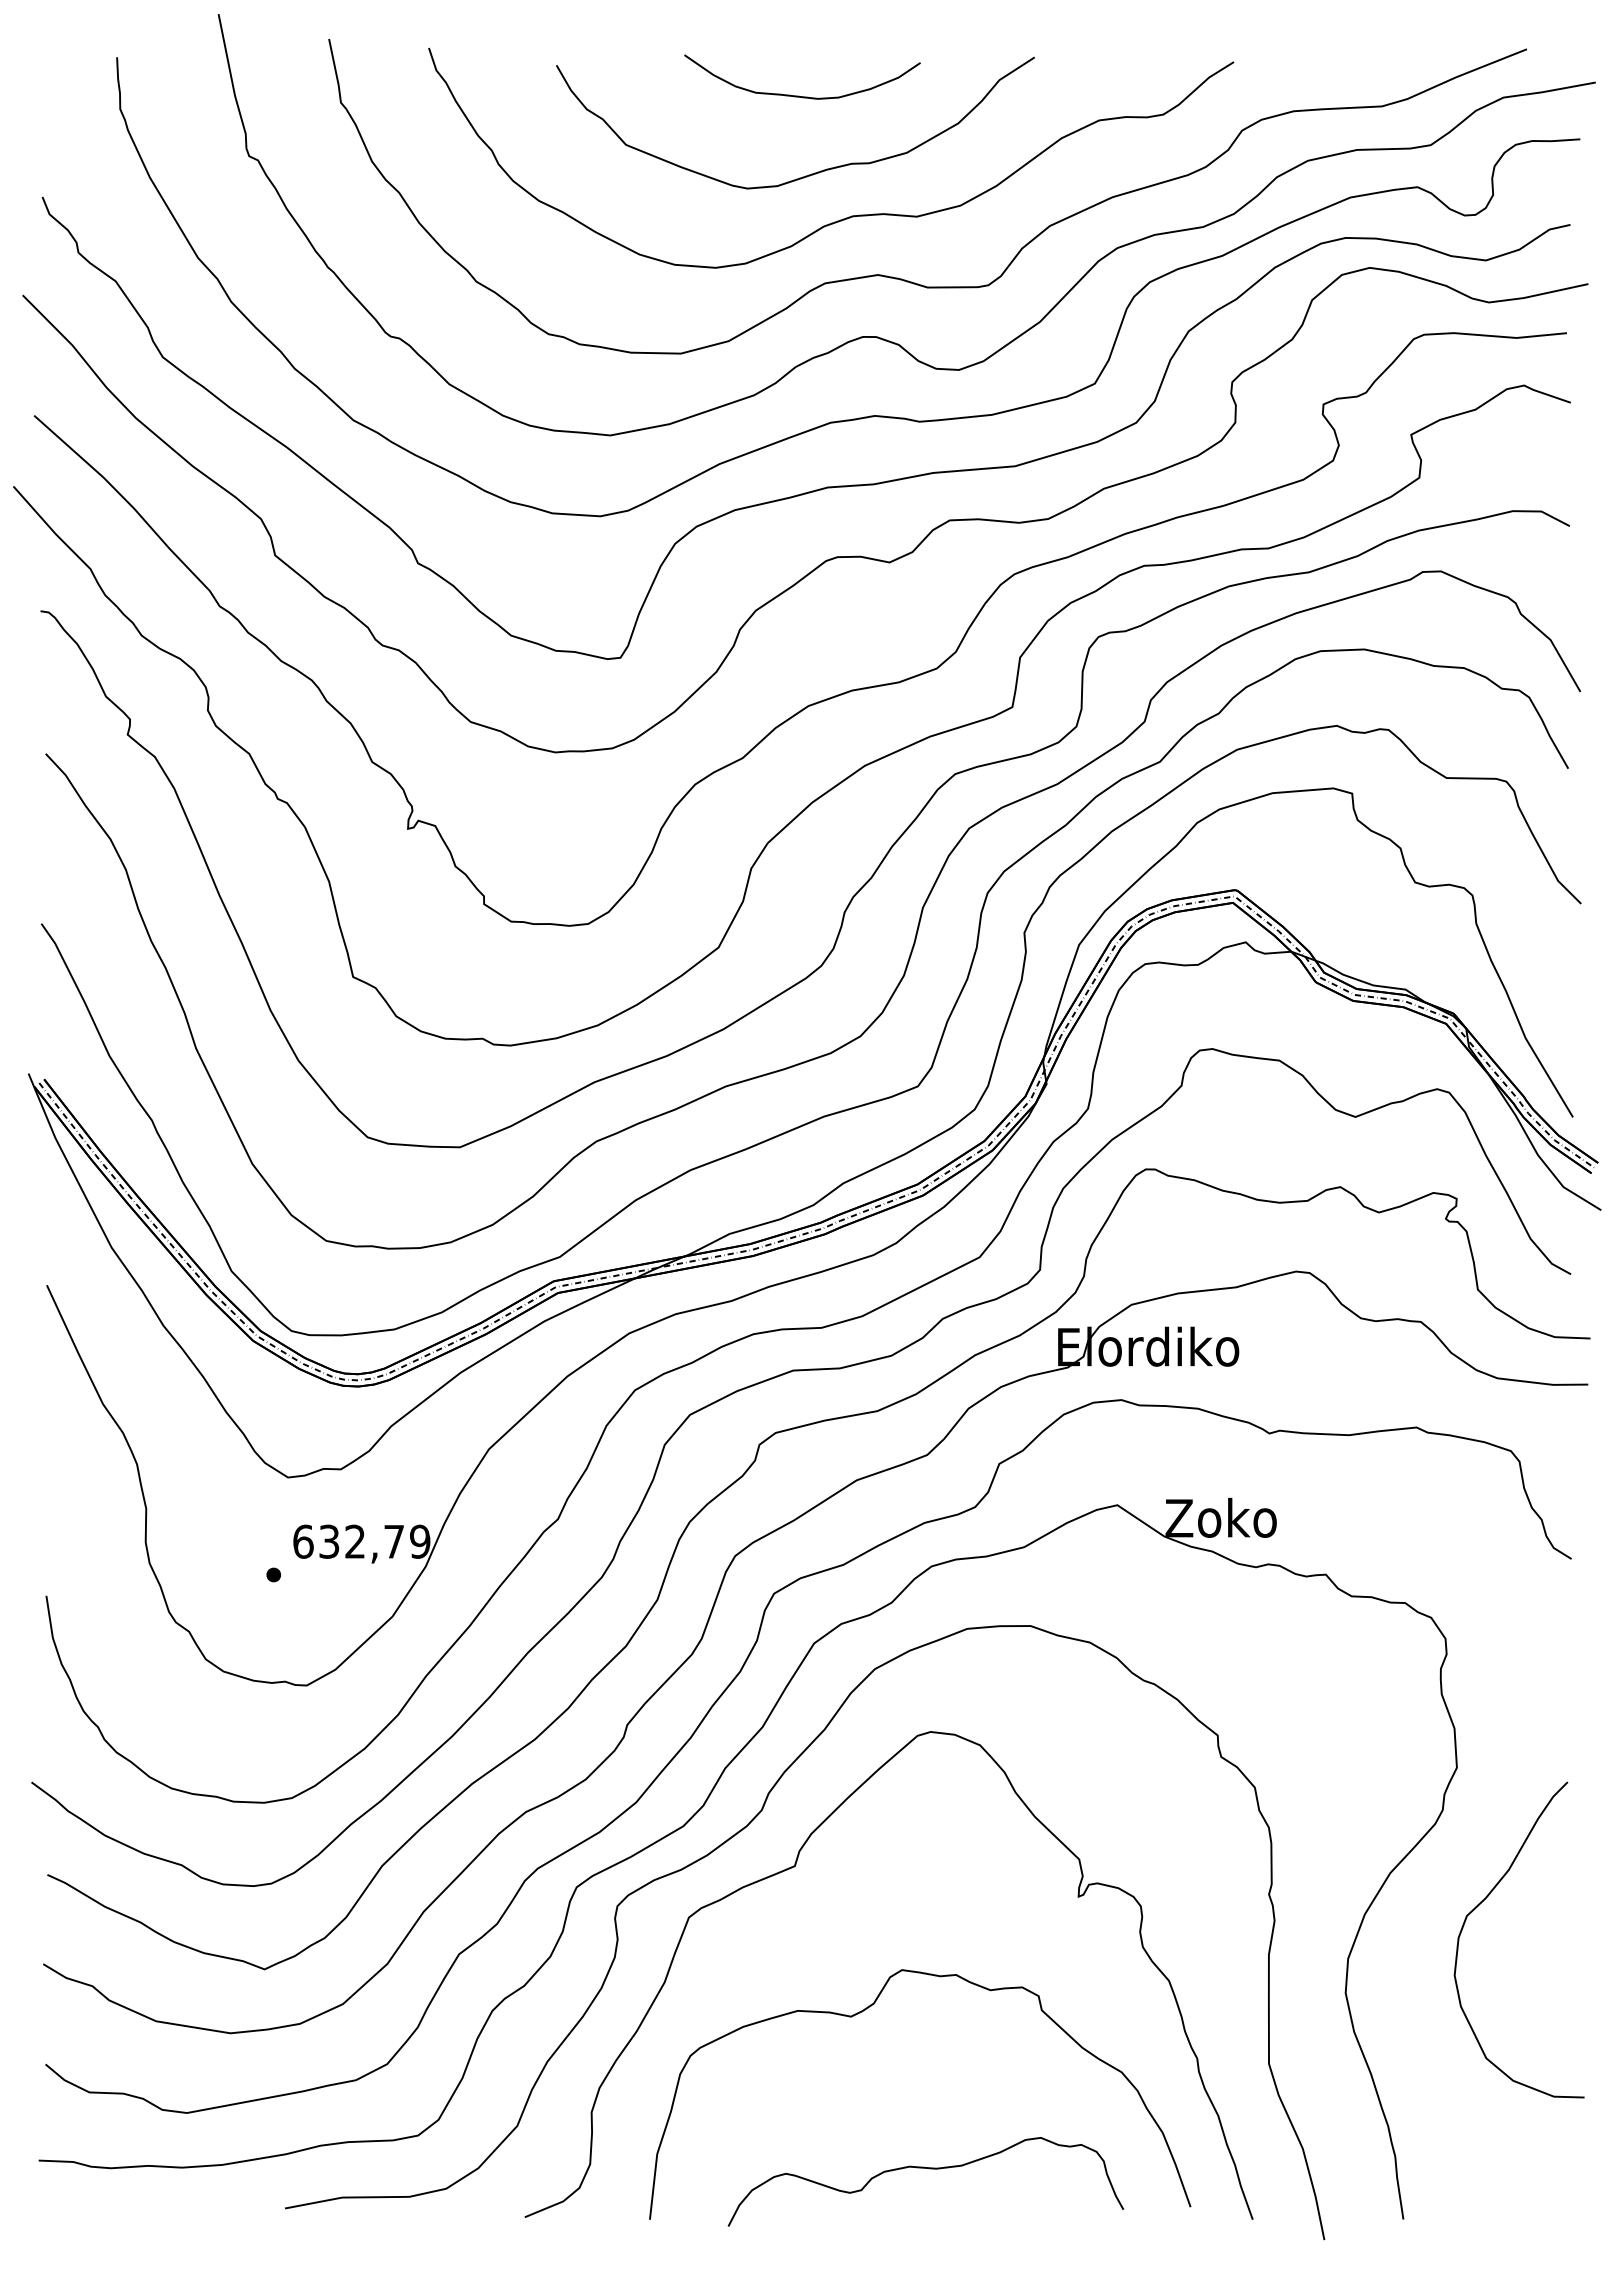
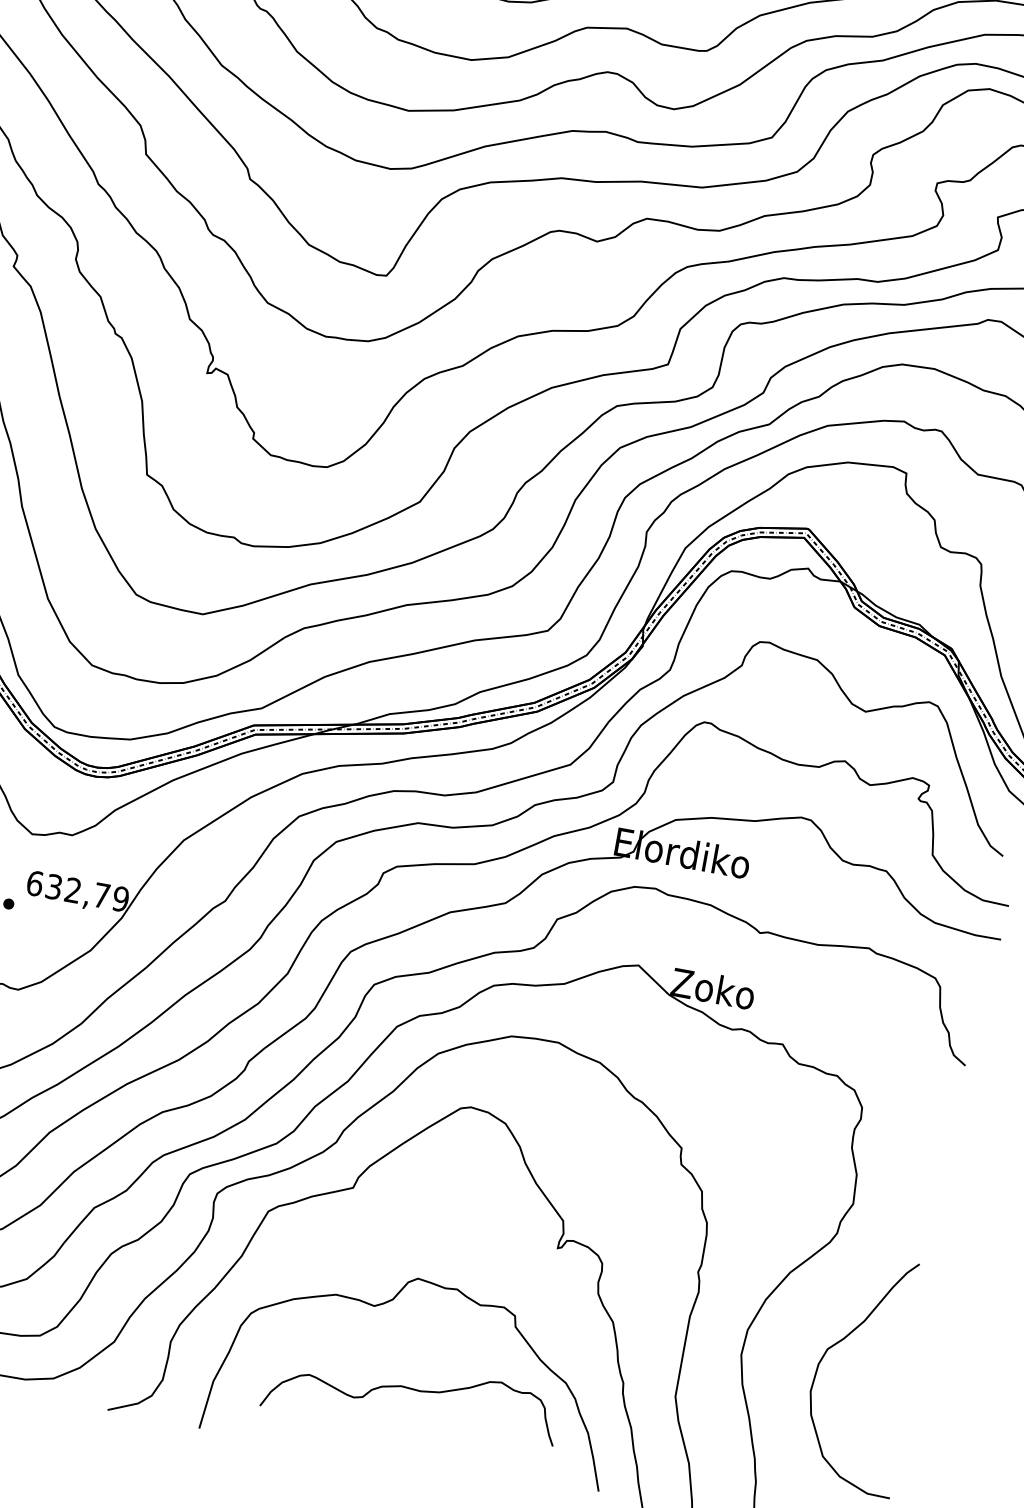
curve: (1482, 1902) -> (840, 1341), moved
curve: (929, 2169) -> (415, 1390), moved

